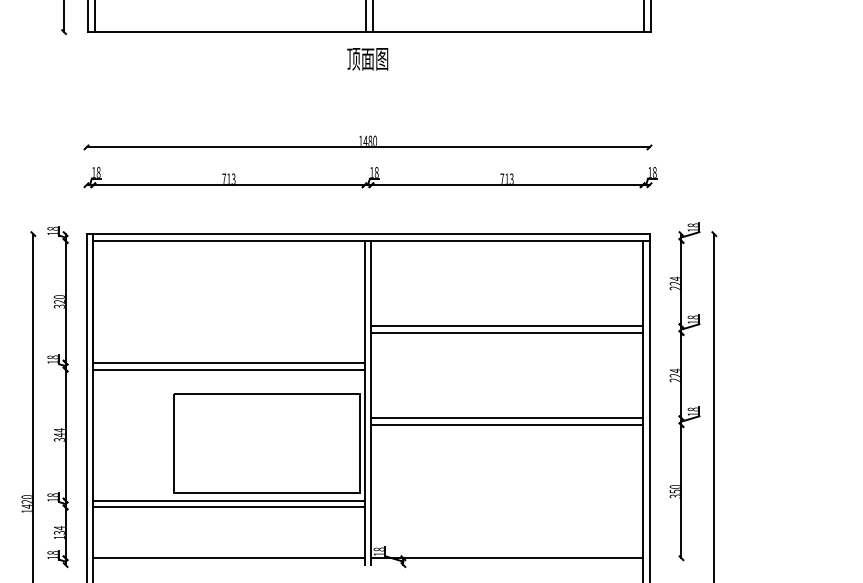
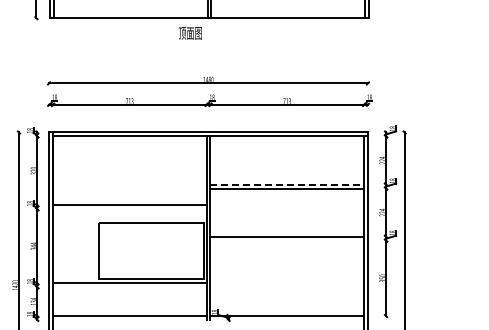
text: (366, 59) -> (189, 33), moved
line: (507, 325) -> (287, 184), solid -> dashed
line: (228, 370) -> (129, 209), removed
line: (507, 424) -> (287, 240), removed
line: (228, 507) -> (129, 287), removed

